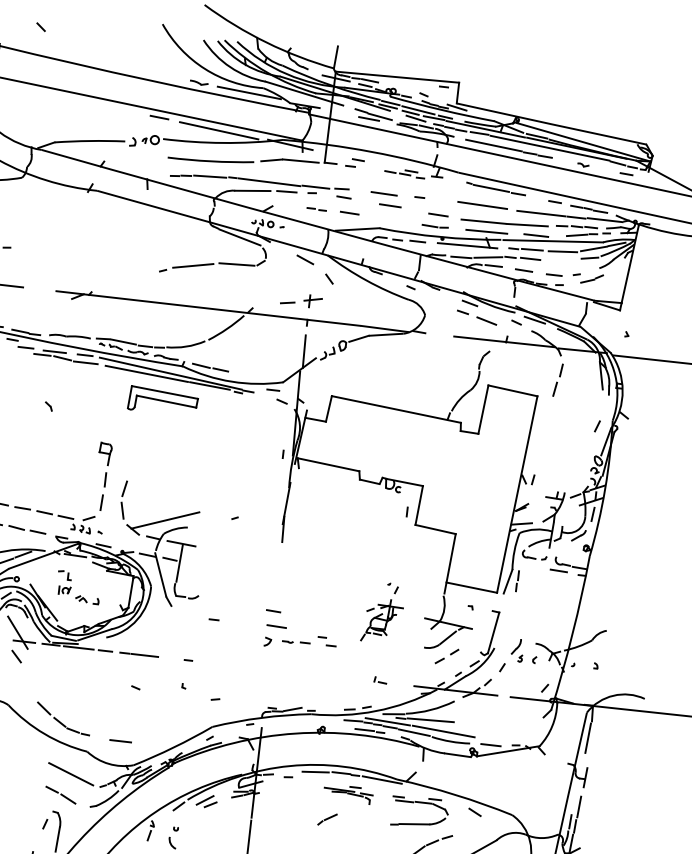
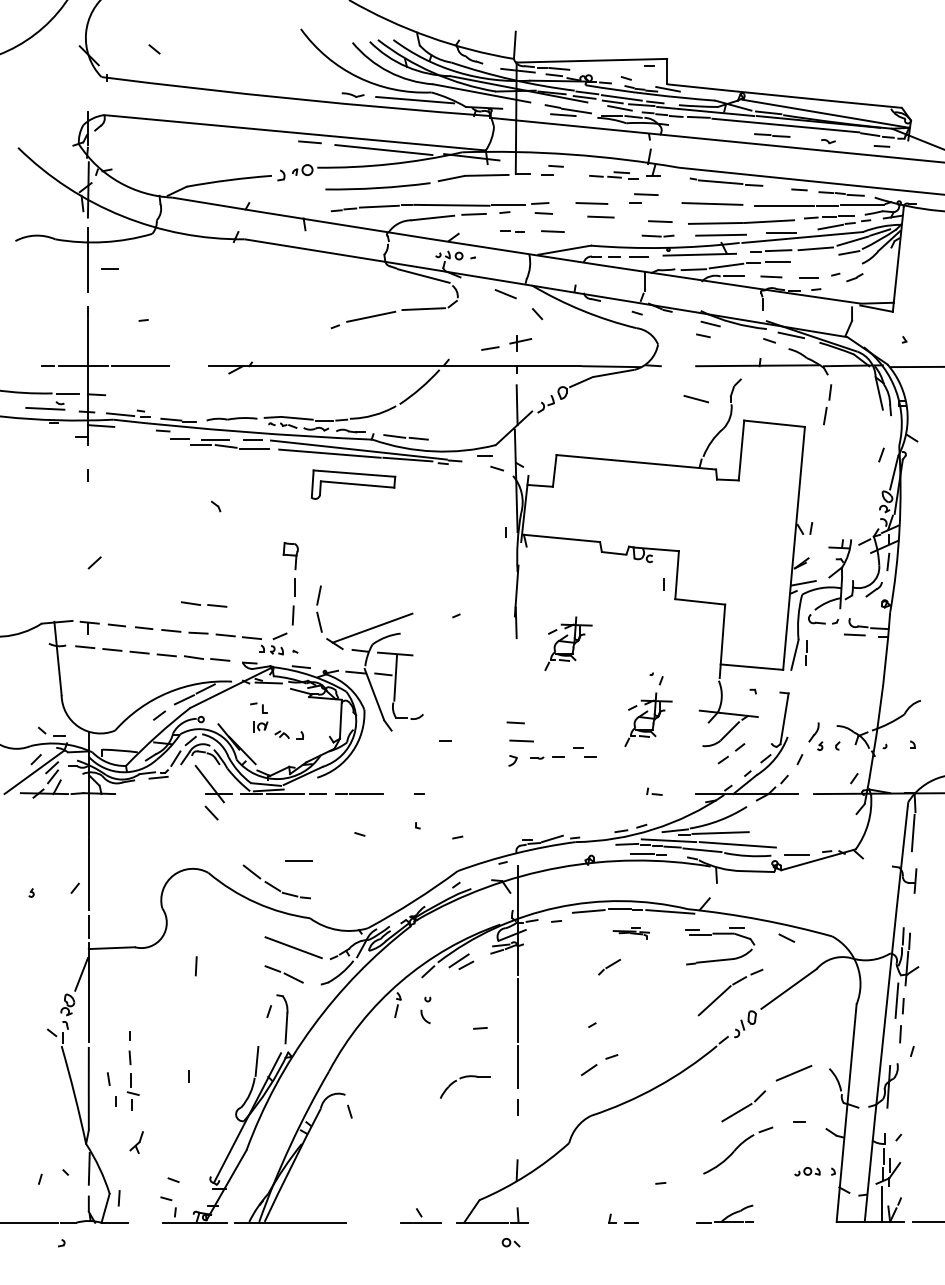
line: (493, 145) -> (717, 129), removed
line: (429, 191) -> (646, 194), added
part: (591, 278) -> (854, 277), size x0.6
line: (486, 321) -> (695, 399), moved
part: (30, 485) -> (204, 604), added
part: (324, 551) -> (568, 643), added
line: (120, 740) -> (298, 860), moved
part: (348, 794) -> (631, 933), size x0.6
line: (578, 807) -> (911, 917), removed

